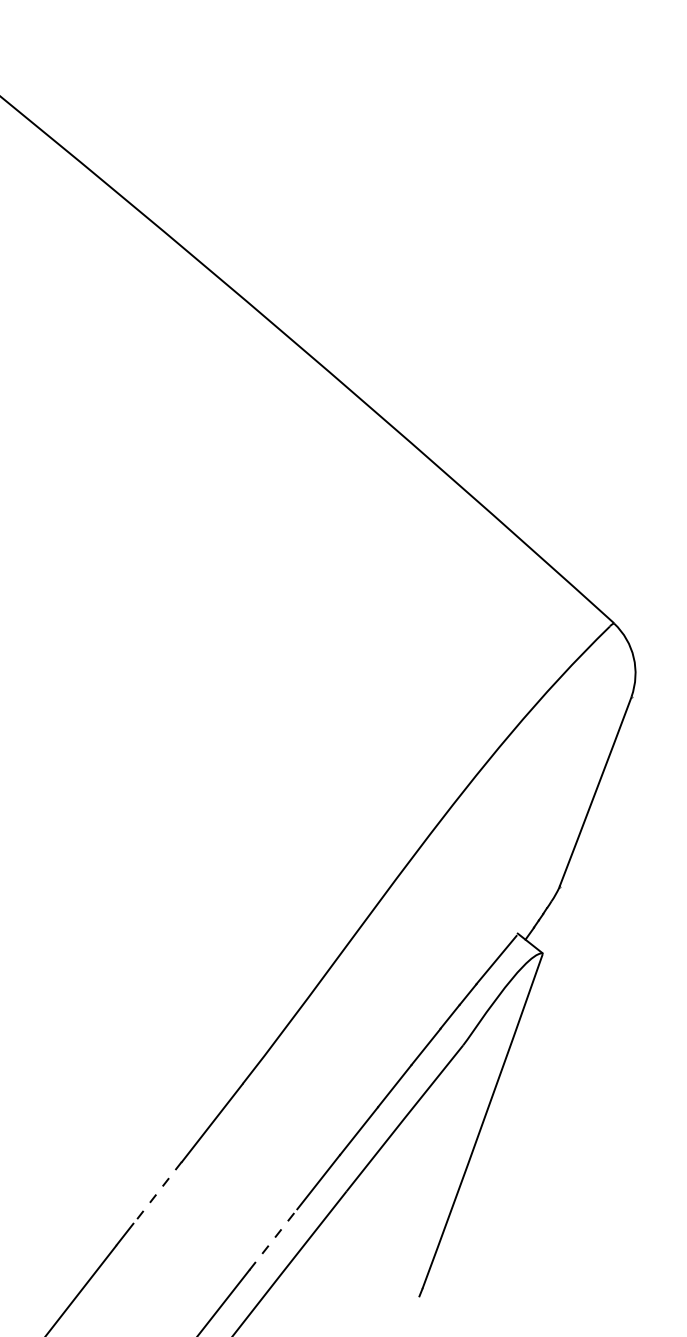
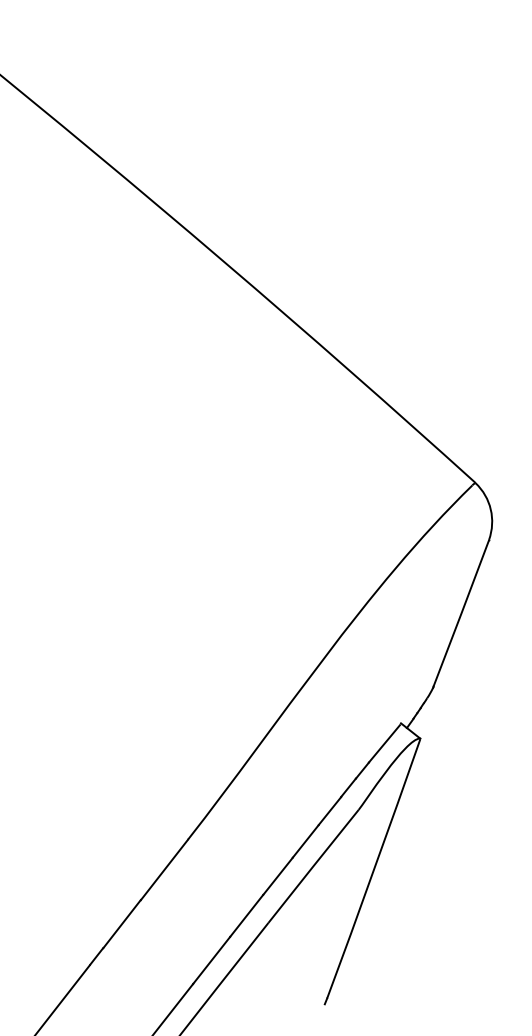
line: (157, 1193) -> (121, 924), dashed -> solid
line: (273, 1239) -> (211, 960), dashed -> solid

